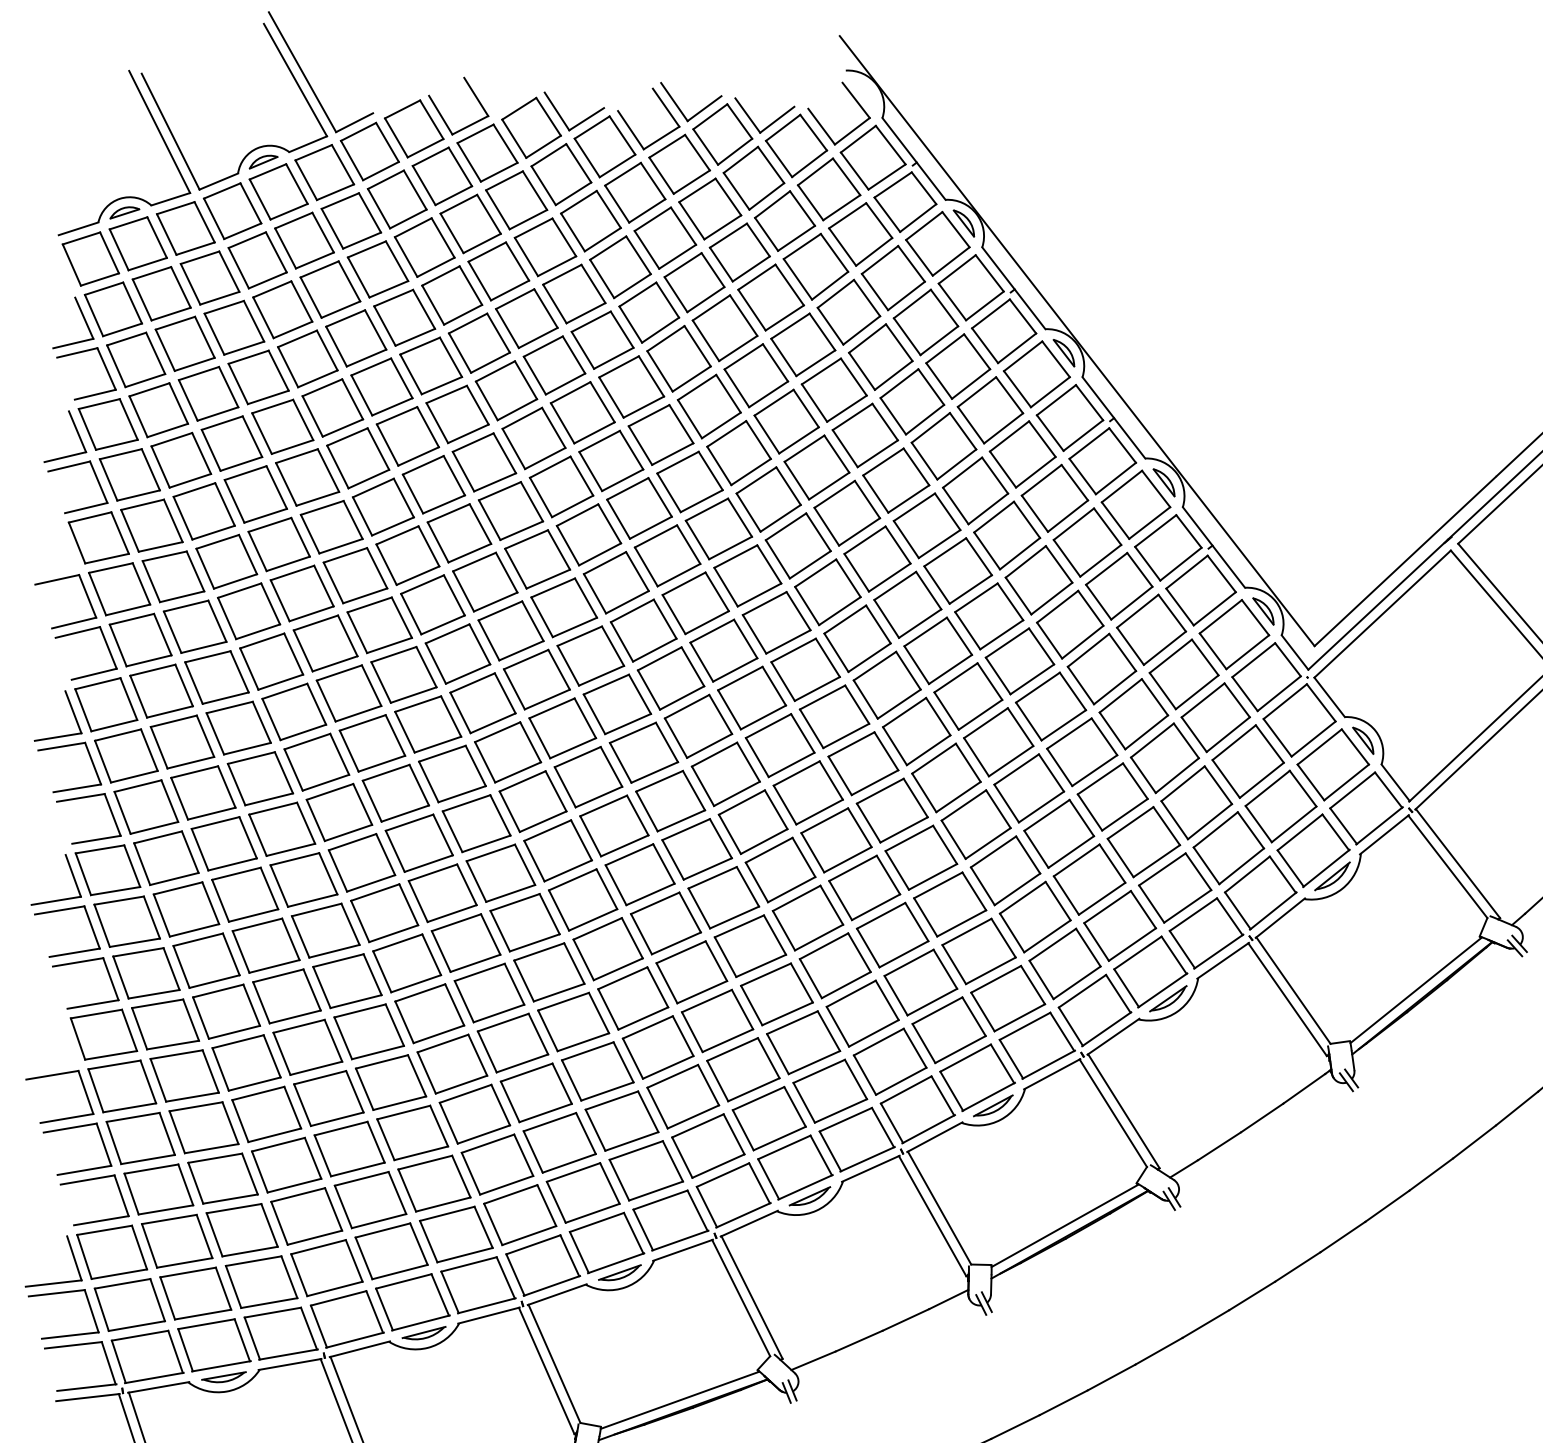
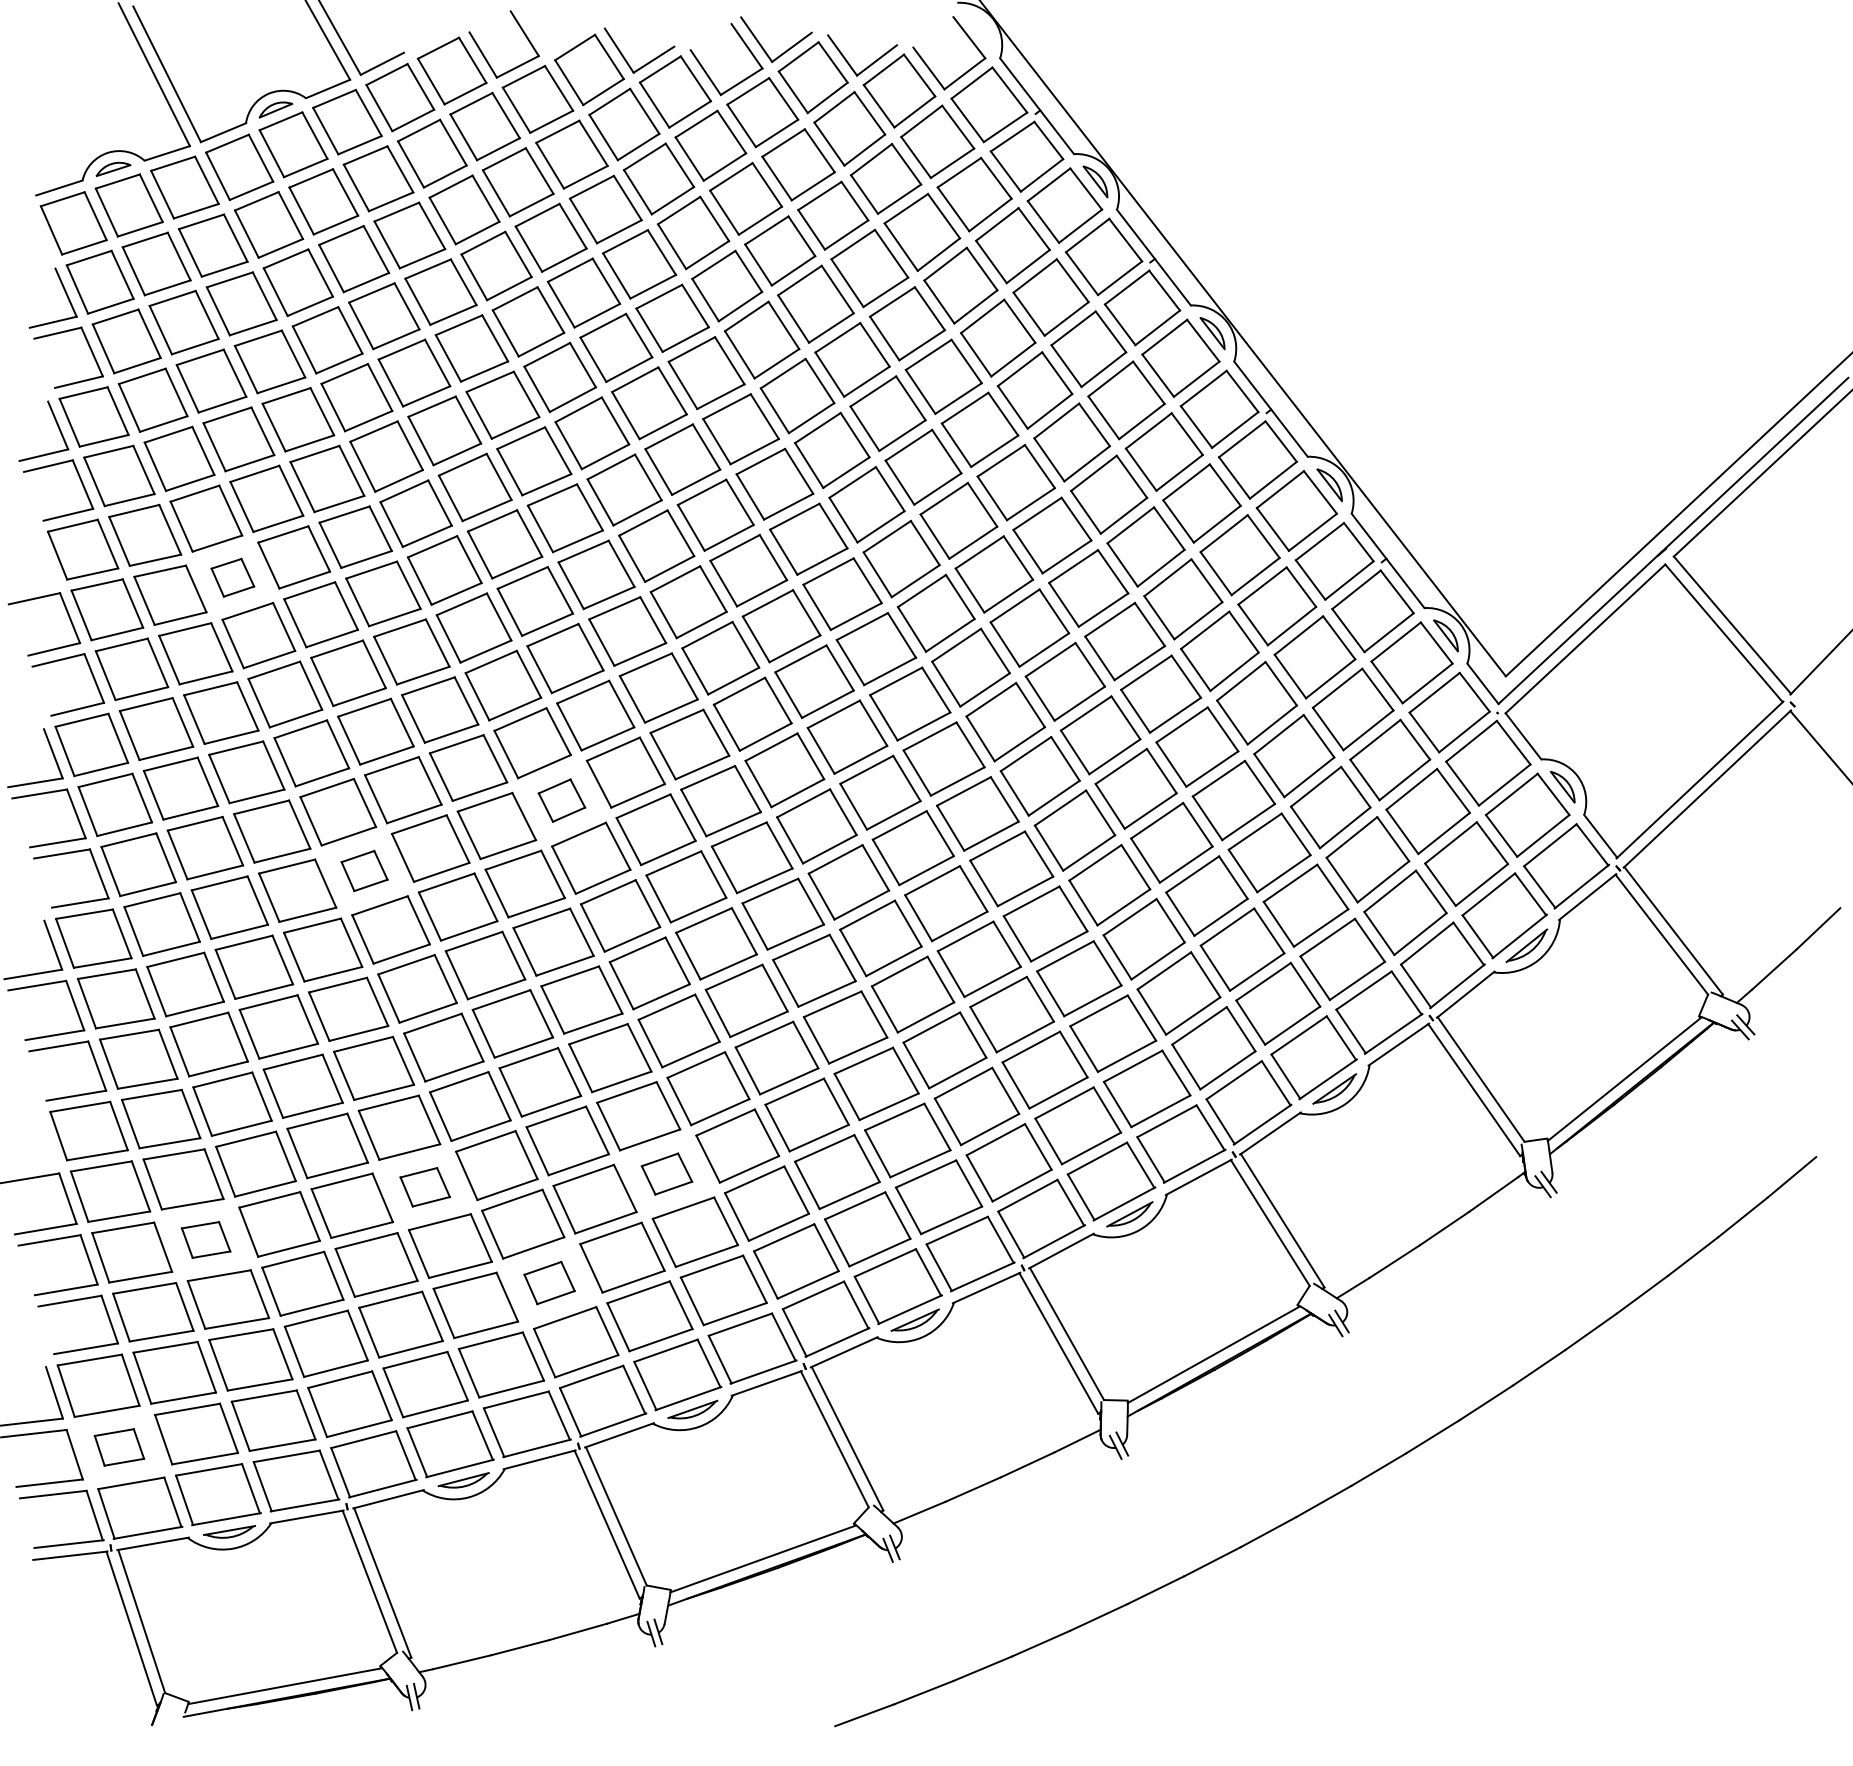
part: (226, 561) -> (232, 577), size x0.6
part: (507, 752) -> (561, 800), size x0.6
part: (339, 812) -> (364, 870), size x0.6
part: (597, 1070) -> (666, 1173), size x0.6
part: (391, 1082) -> (425, 1187), size x0.6
part: (203, 1127) -> (205, 1239), size x0.6
part: (497, 1164) -> (549, 1282), size x0.6
part: (129, 1305) -> (119, 1447), size x0.6

